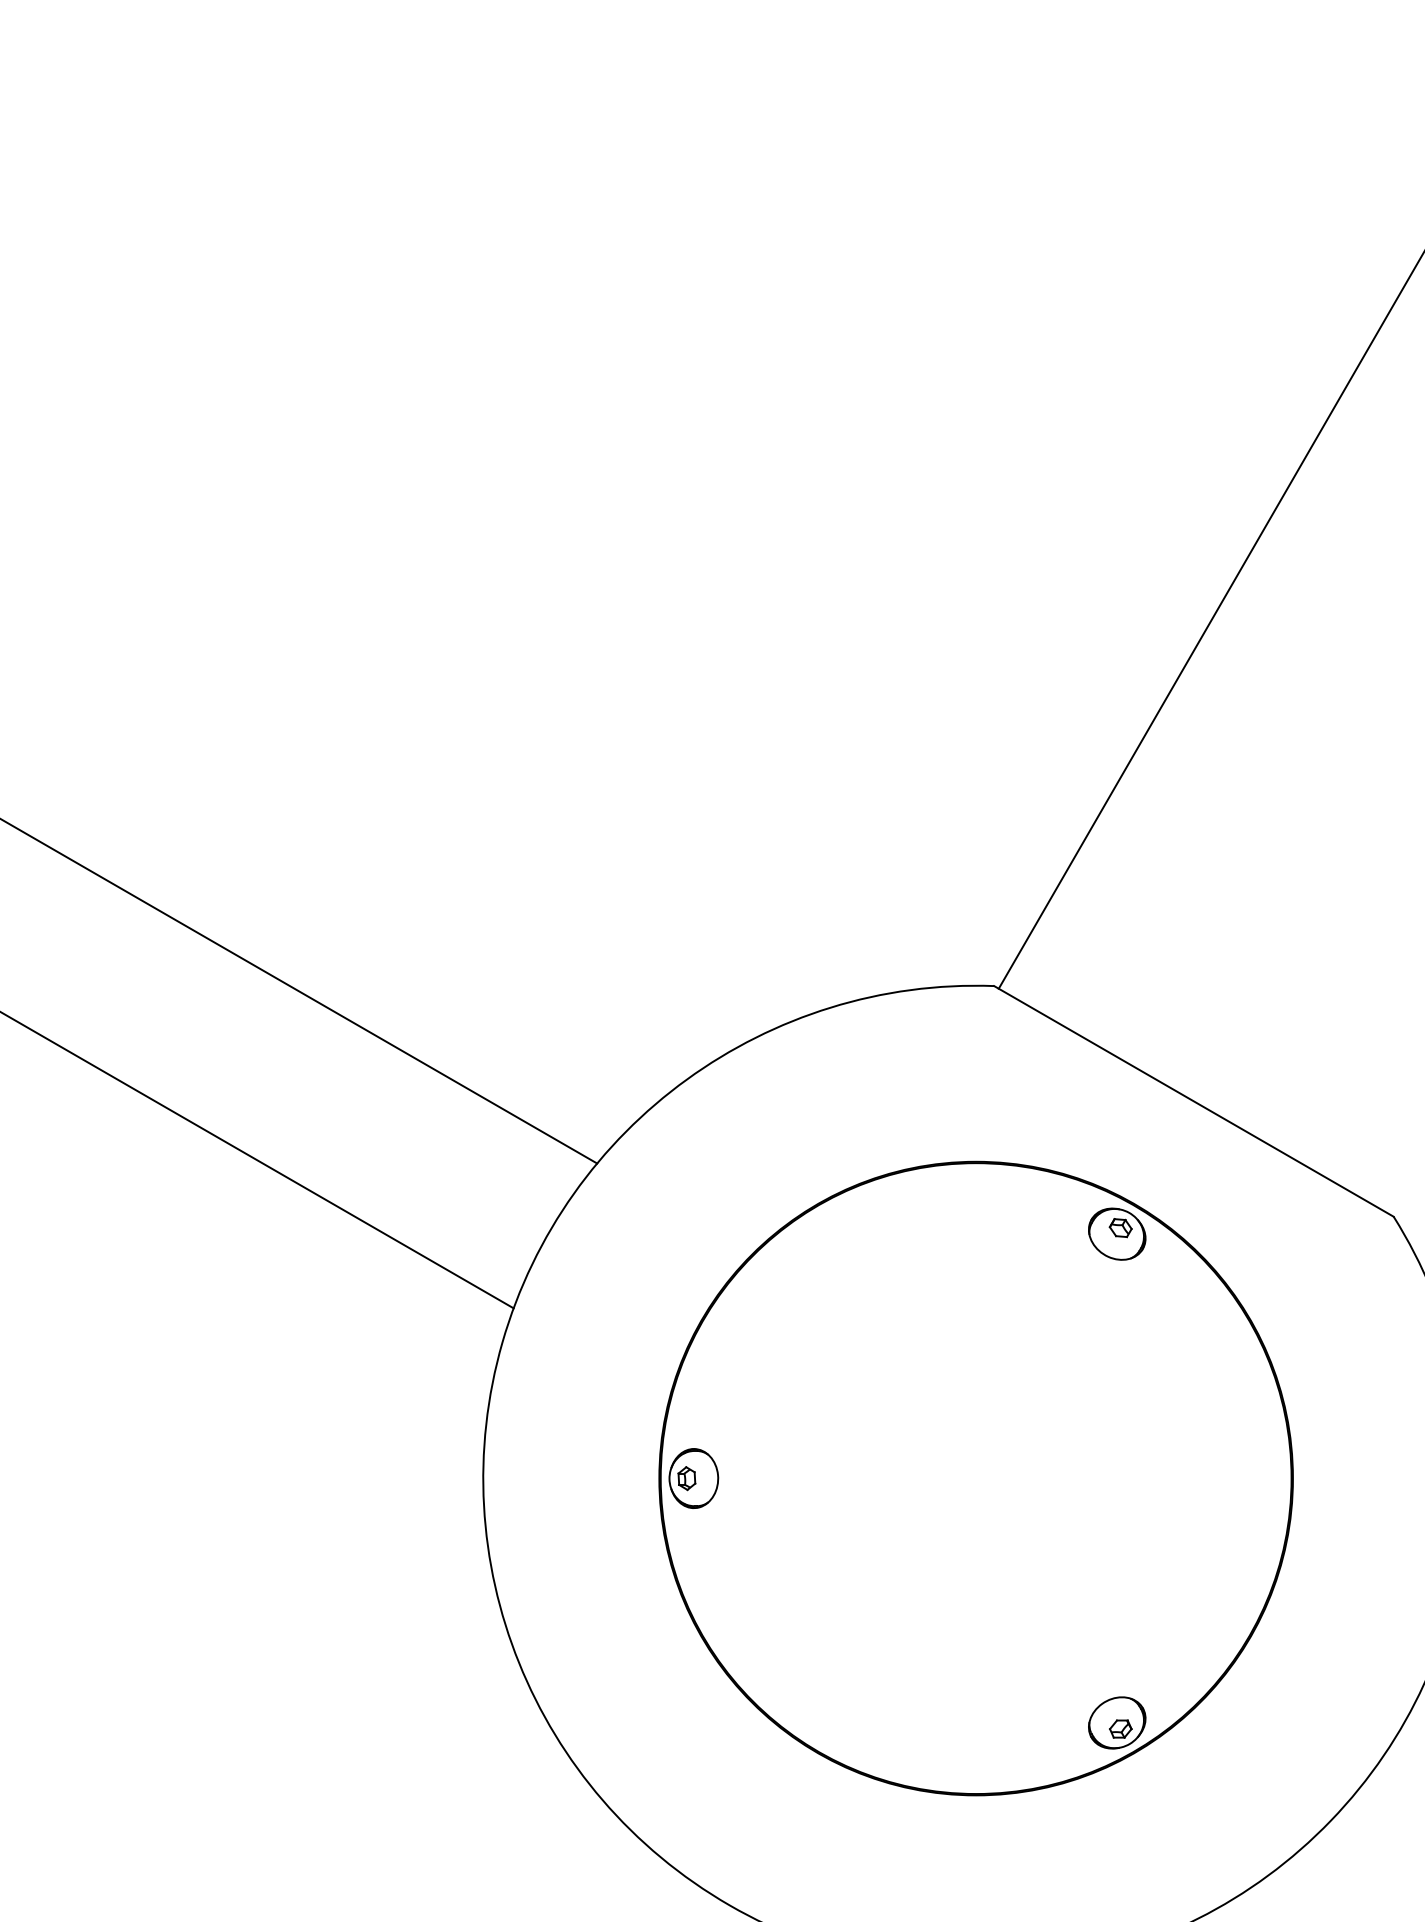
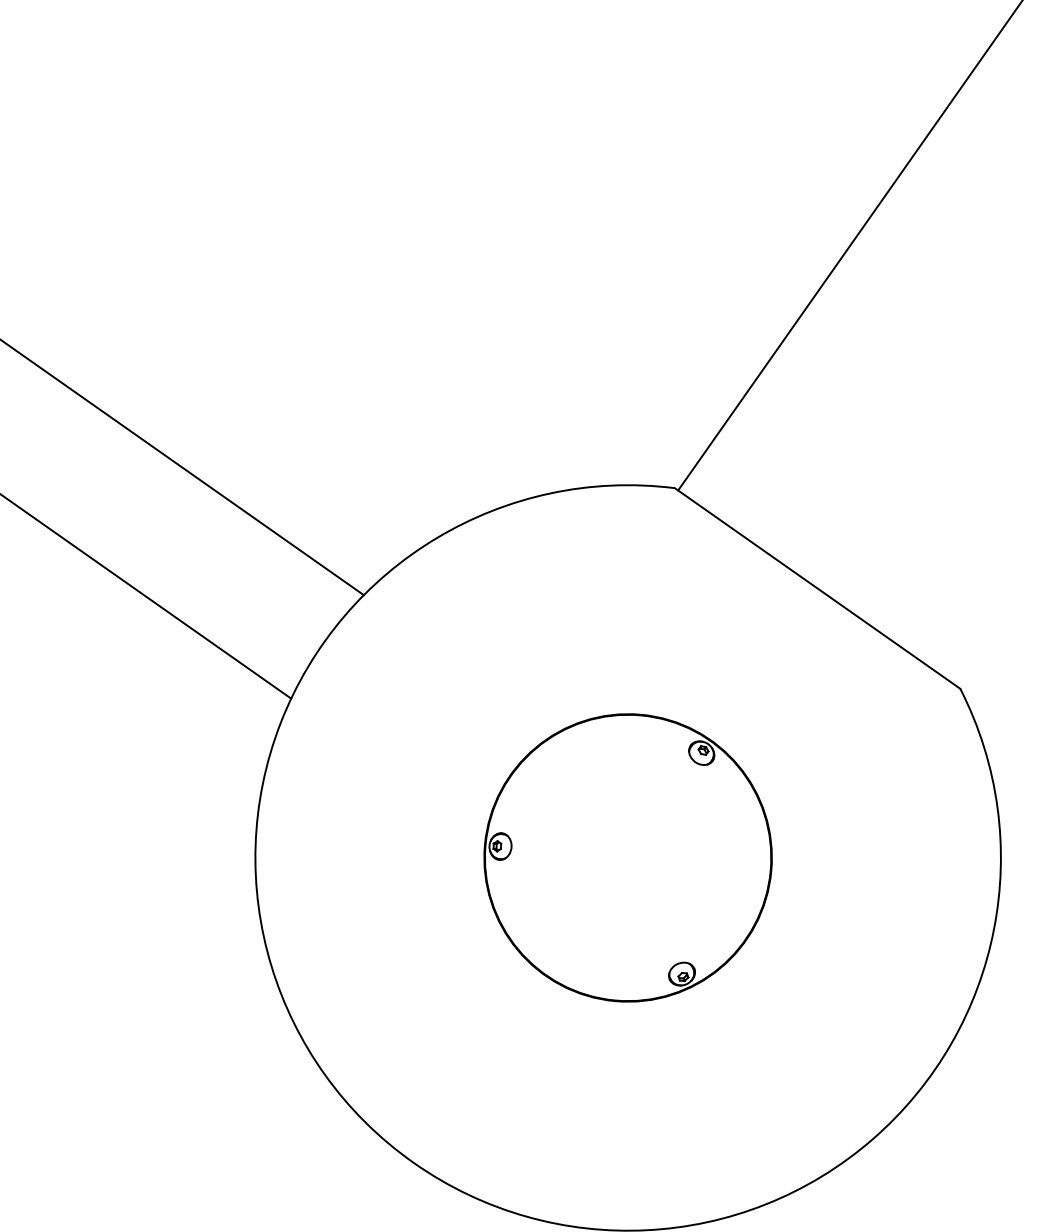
part: (975, 1478) -> (627, 857), size x0.6

